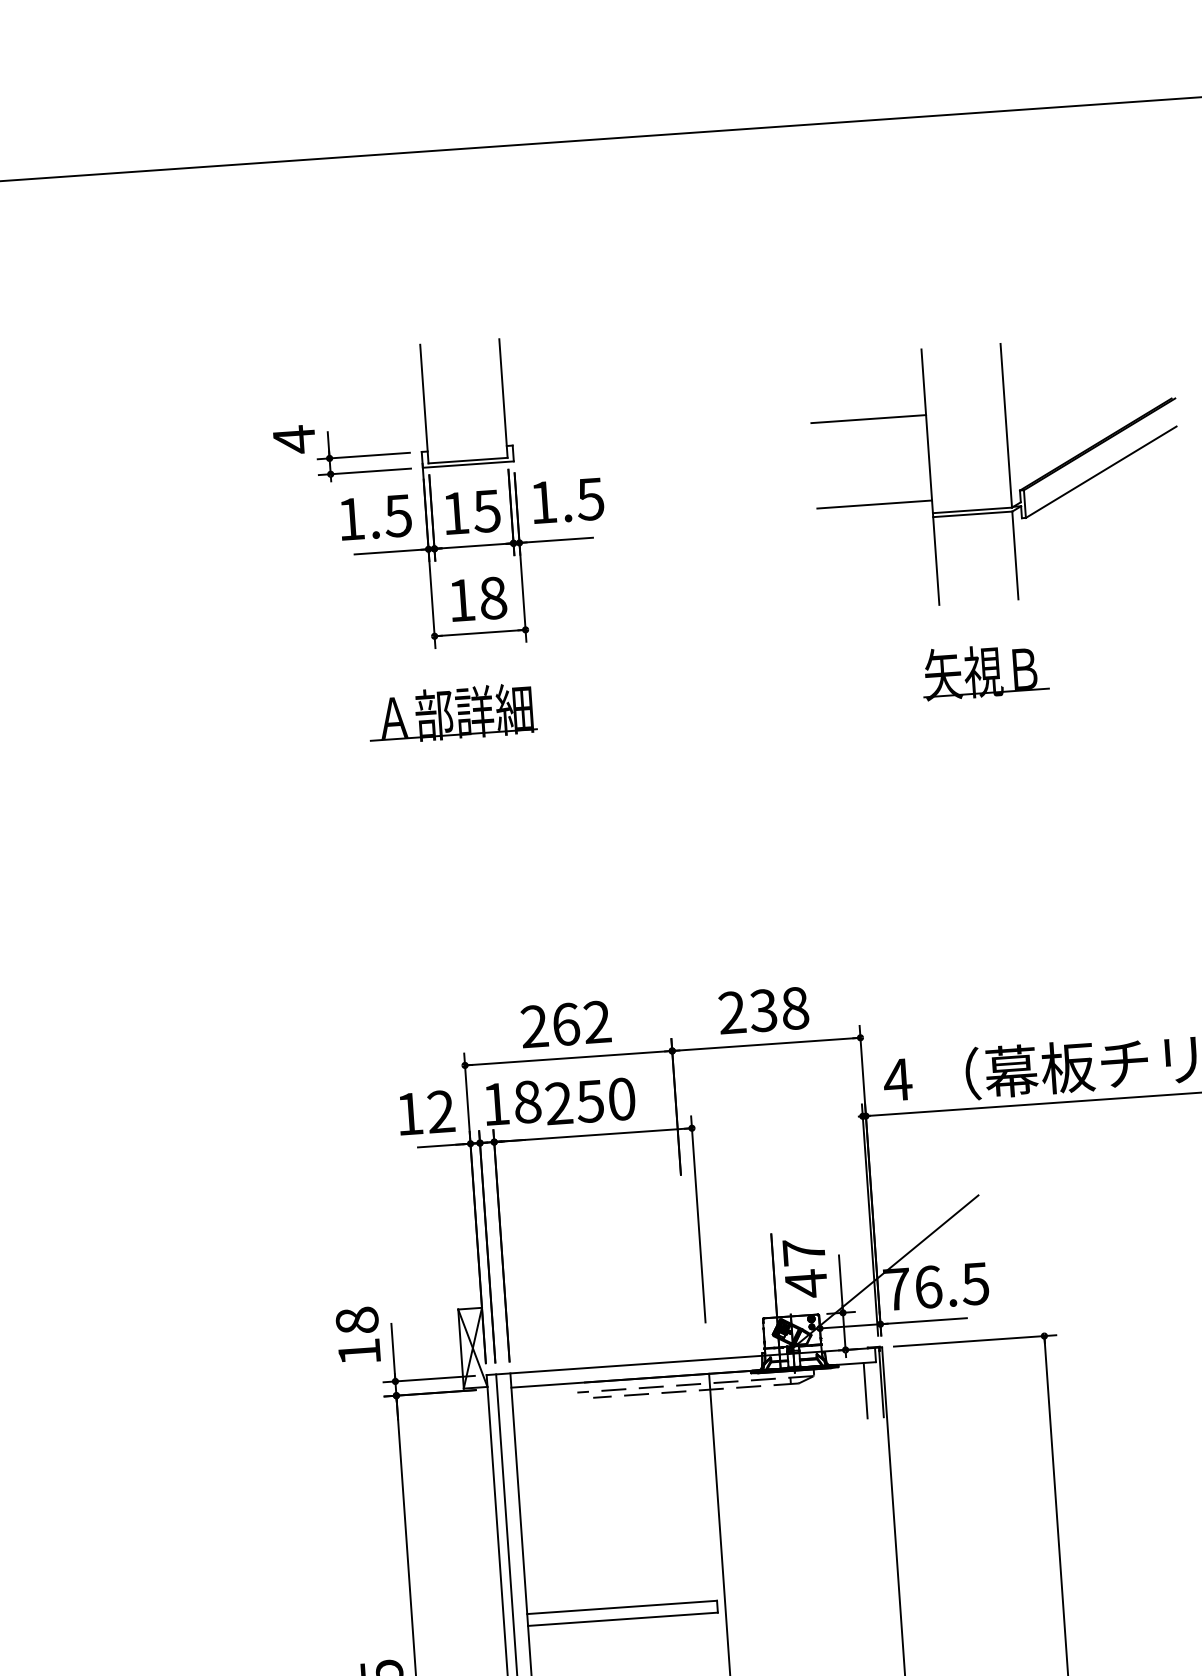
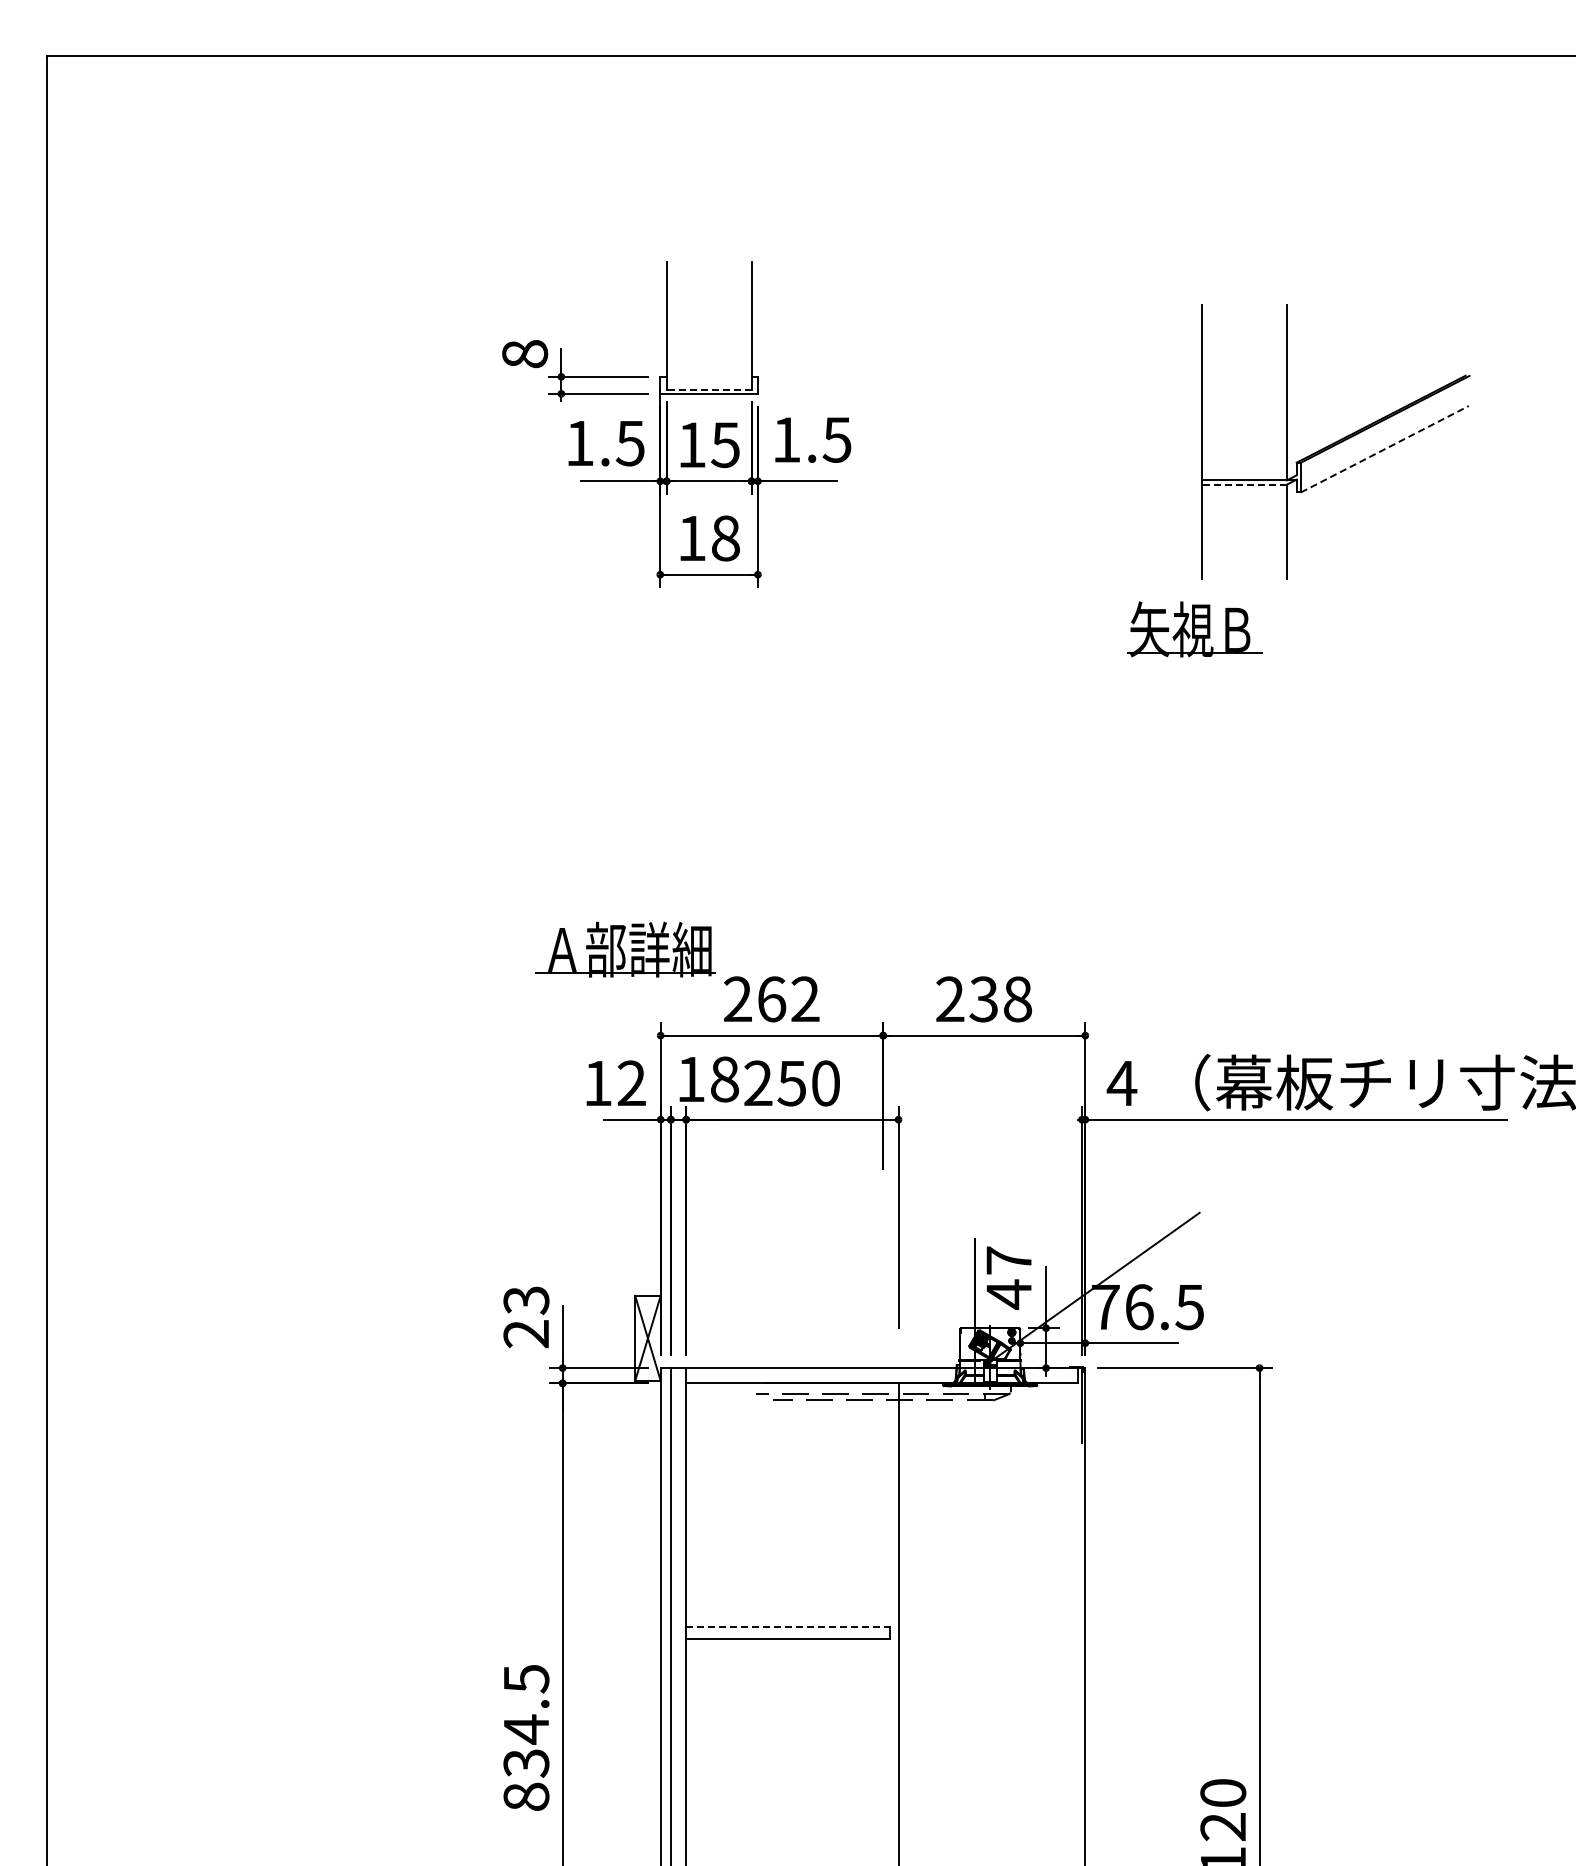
line: (867, 419) -> (1139, 375), removed
text: (294, 439) -> (525, 354), 4 -> 8
line: (467, 460) -> (708, 389), solid -> dashed
line: (1101, 472) -> (1385, 449), solid -> dashed
line: (873, 504) -> (1139, 466), removed
line: (971, 514) -> (1243, 484), solid -> dashed
part: (984, 671) -> (1194, 629), moved
part: (452, 713) -> (625, 949), moved
text: (358, 1336) -> (526, 1317), 18 -> 23
line: (865, 1390) -> (1064, 1412), removed
line: (622, 1607) -> (788, 1626), solid -> dashed

